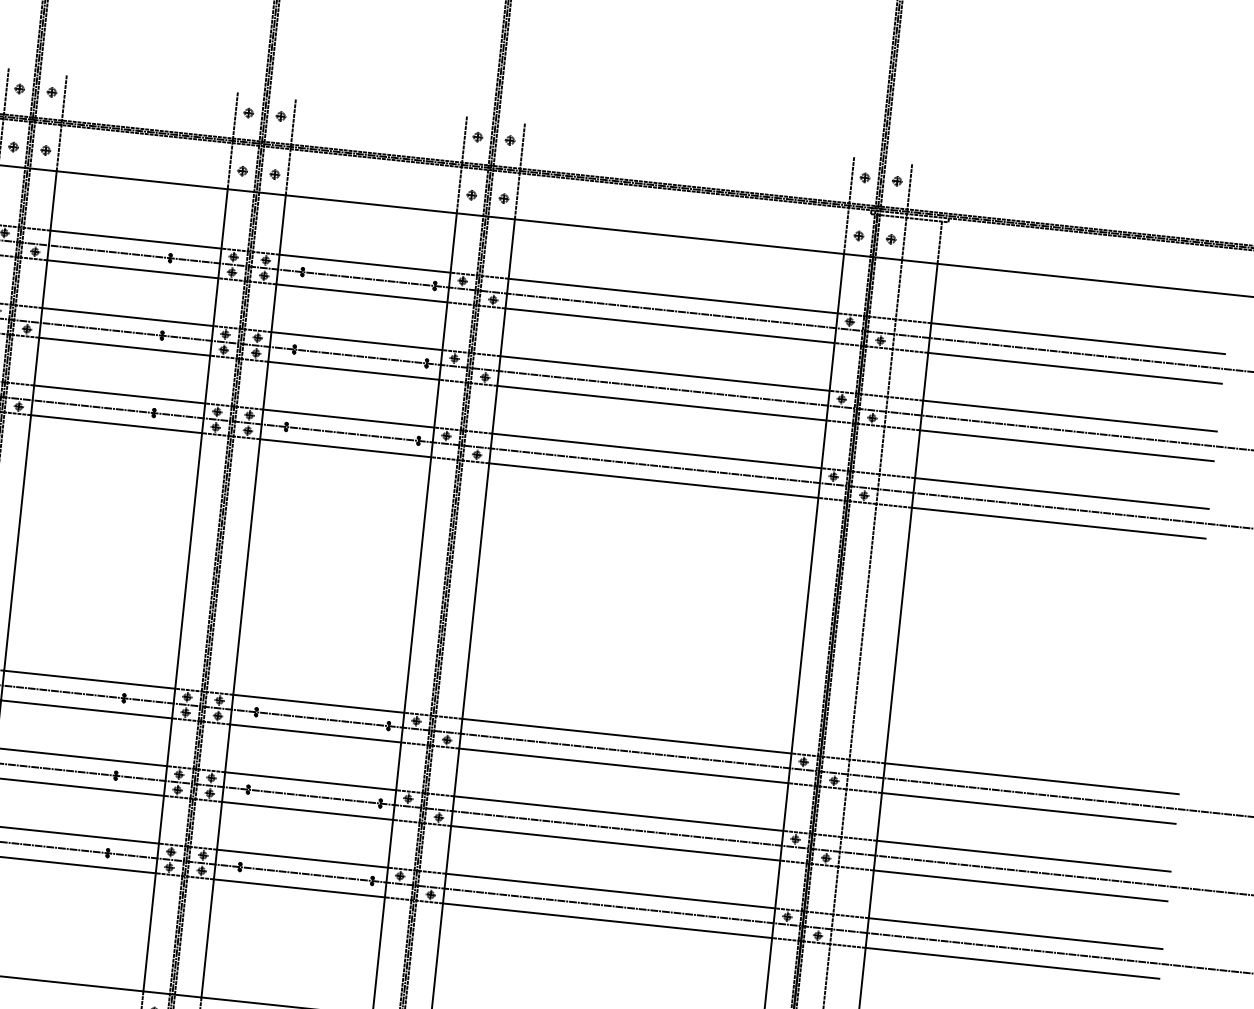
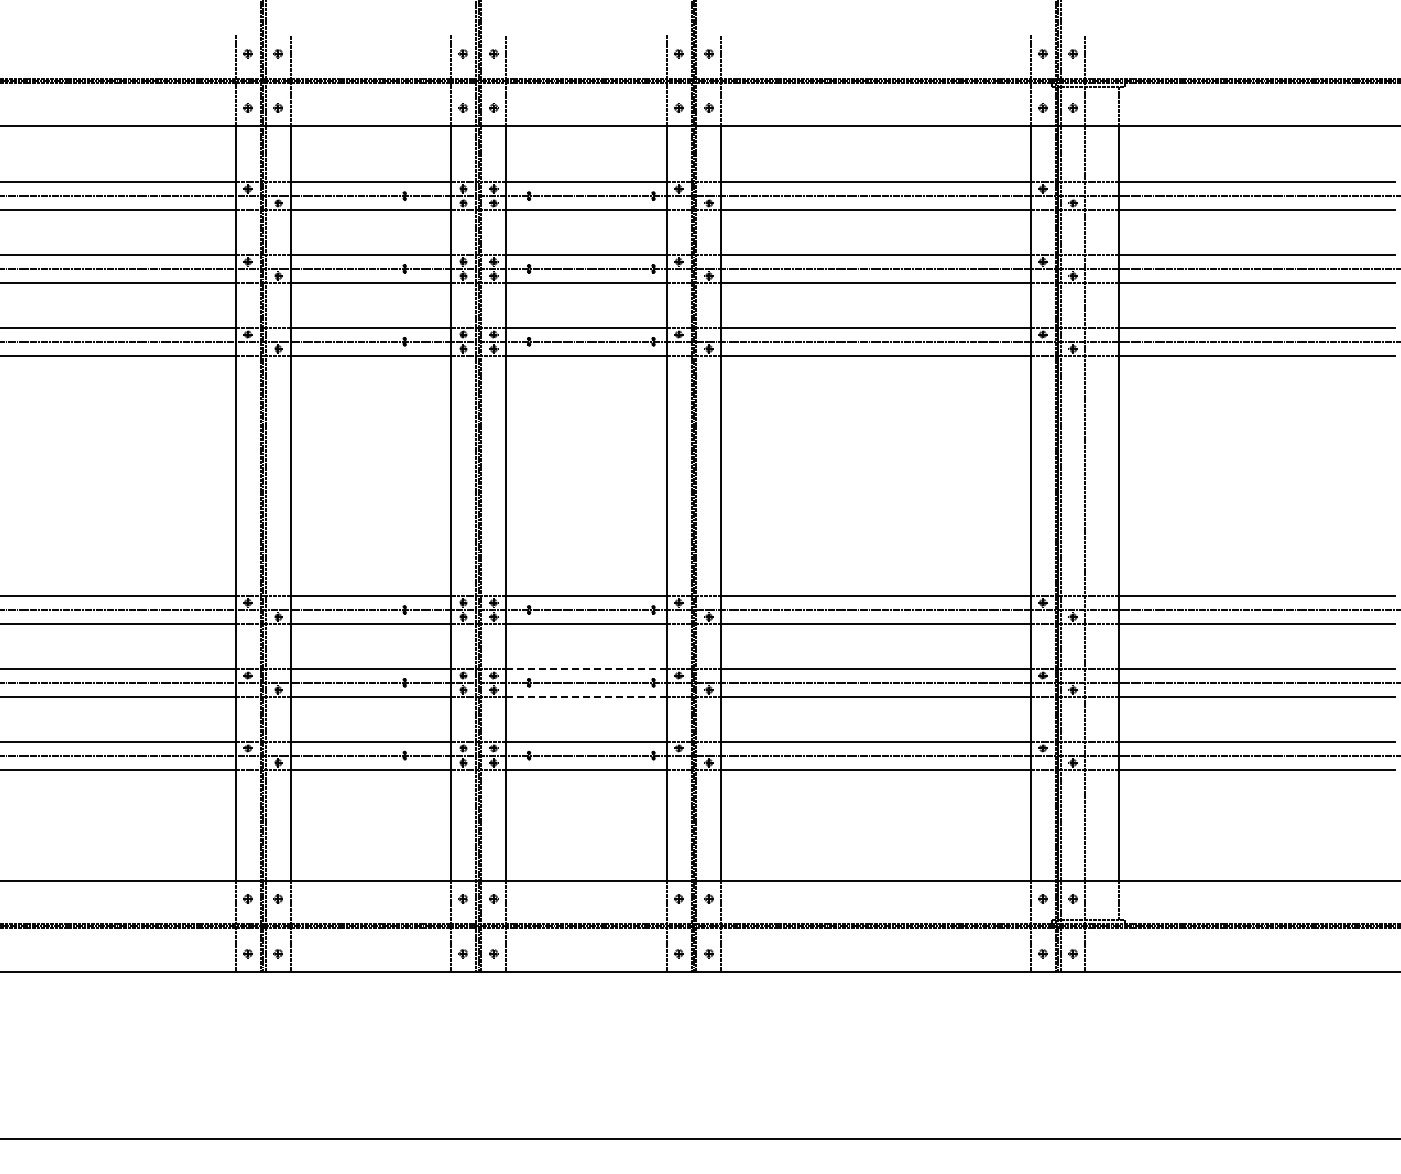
line: (309, 780) -> (585, 668), solid -> dashed
line: (306, 810) -> (585, 696), solid -> dashed

